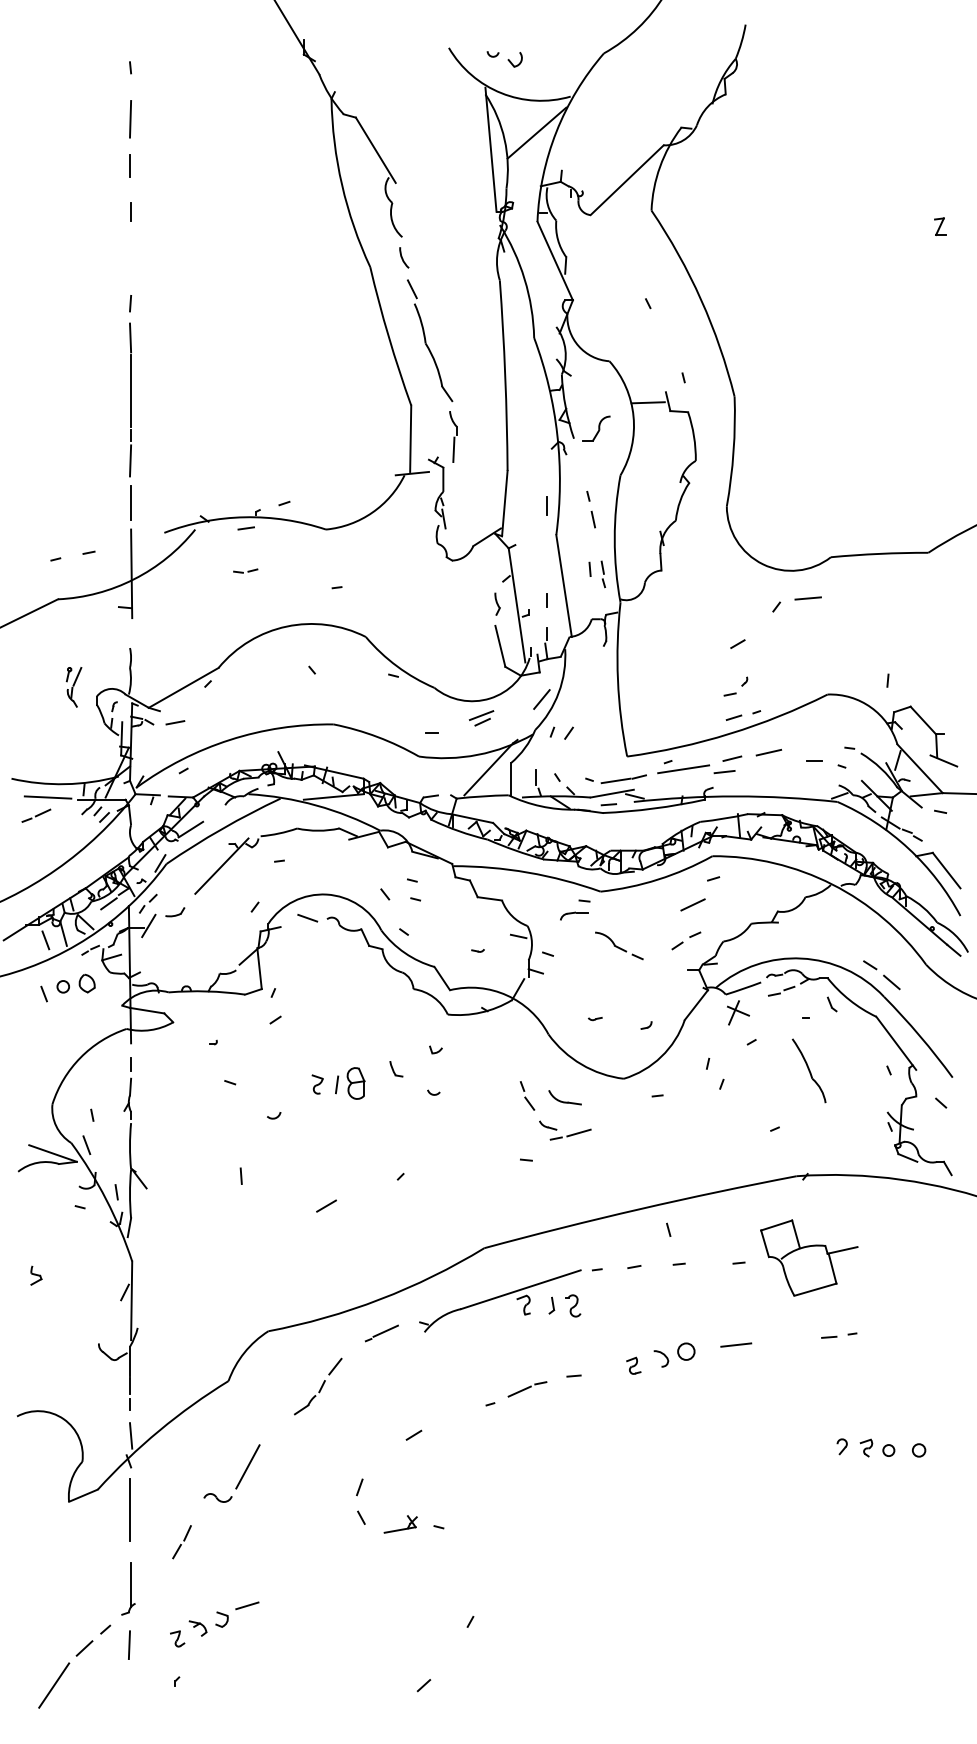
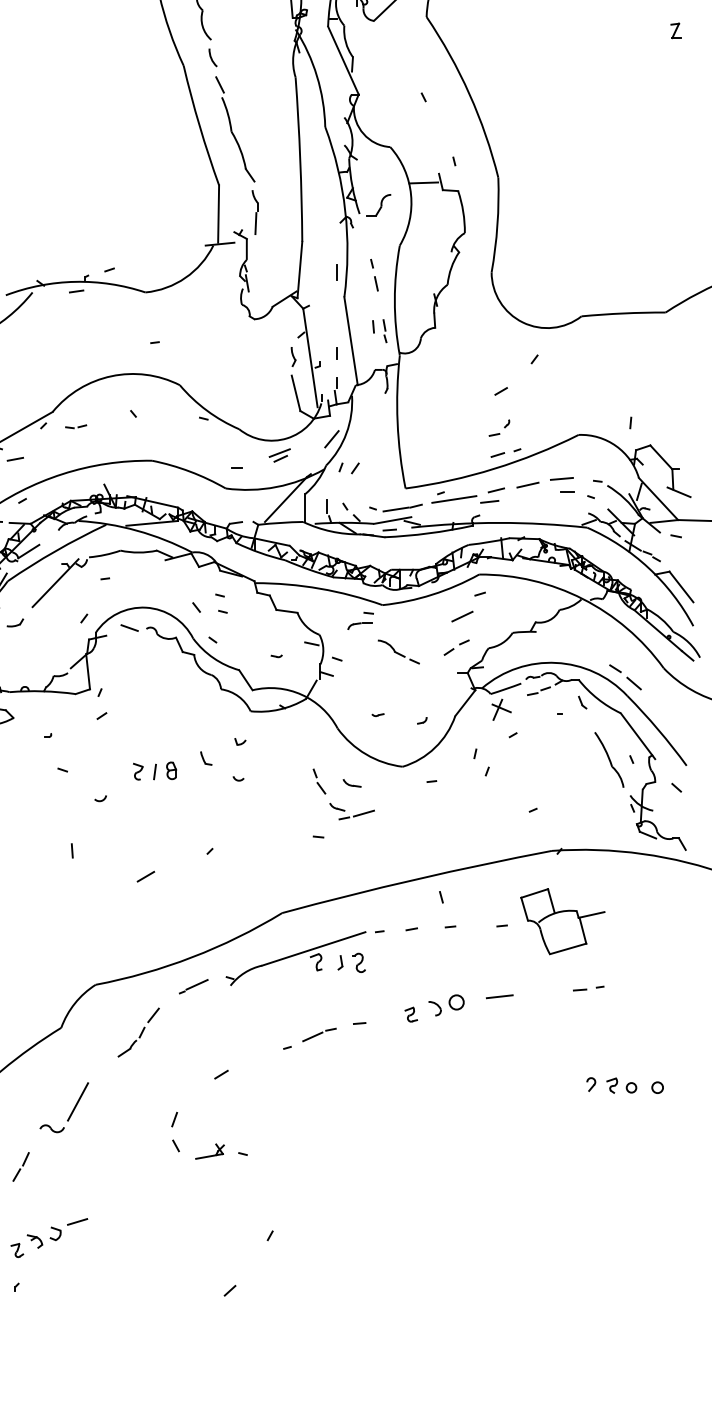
part: (245, 570) -> (75, 426), moved
line: (807, 598) -> (561, 478), moved
part: (808, 1070) -> (608, 759), moved
part: (356, 1083) -> (171, 770), size x0.62
part: (565, 1097) -> (352, 782), size x0.62

